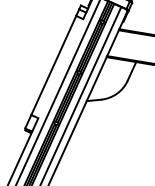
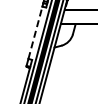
line: (53, 64) -> (35, 32), solid -> dashed

